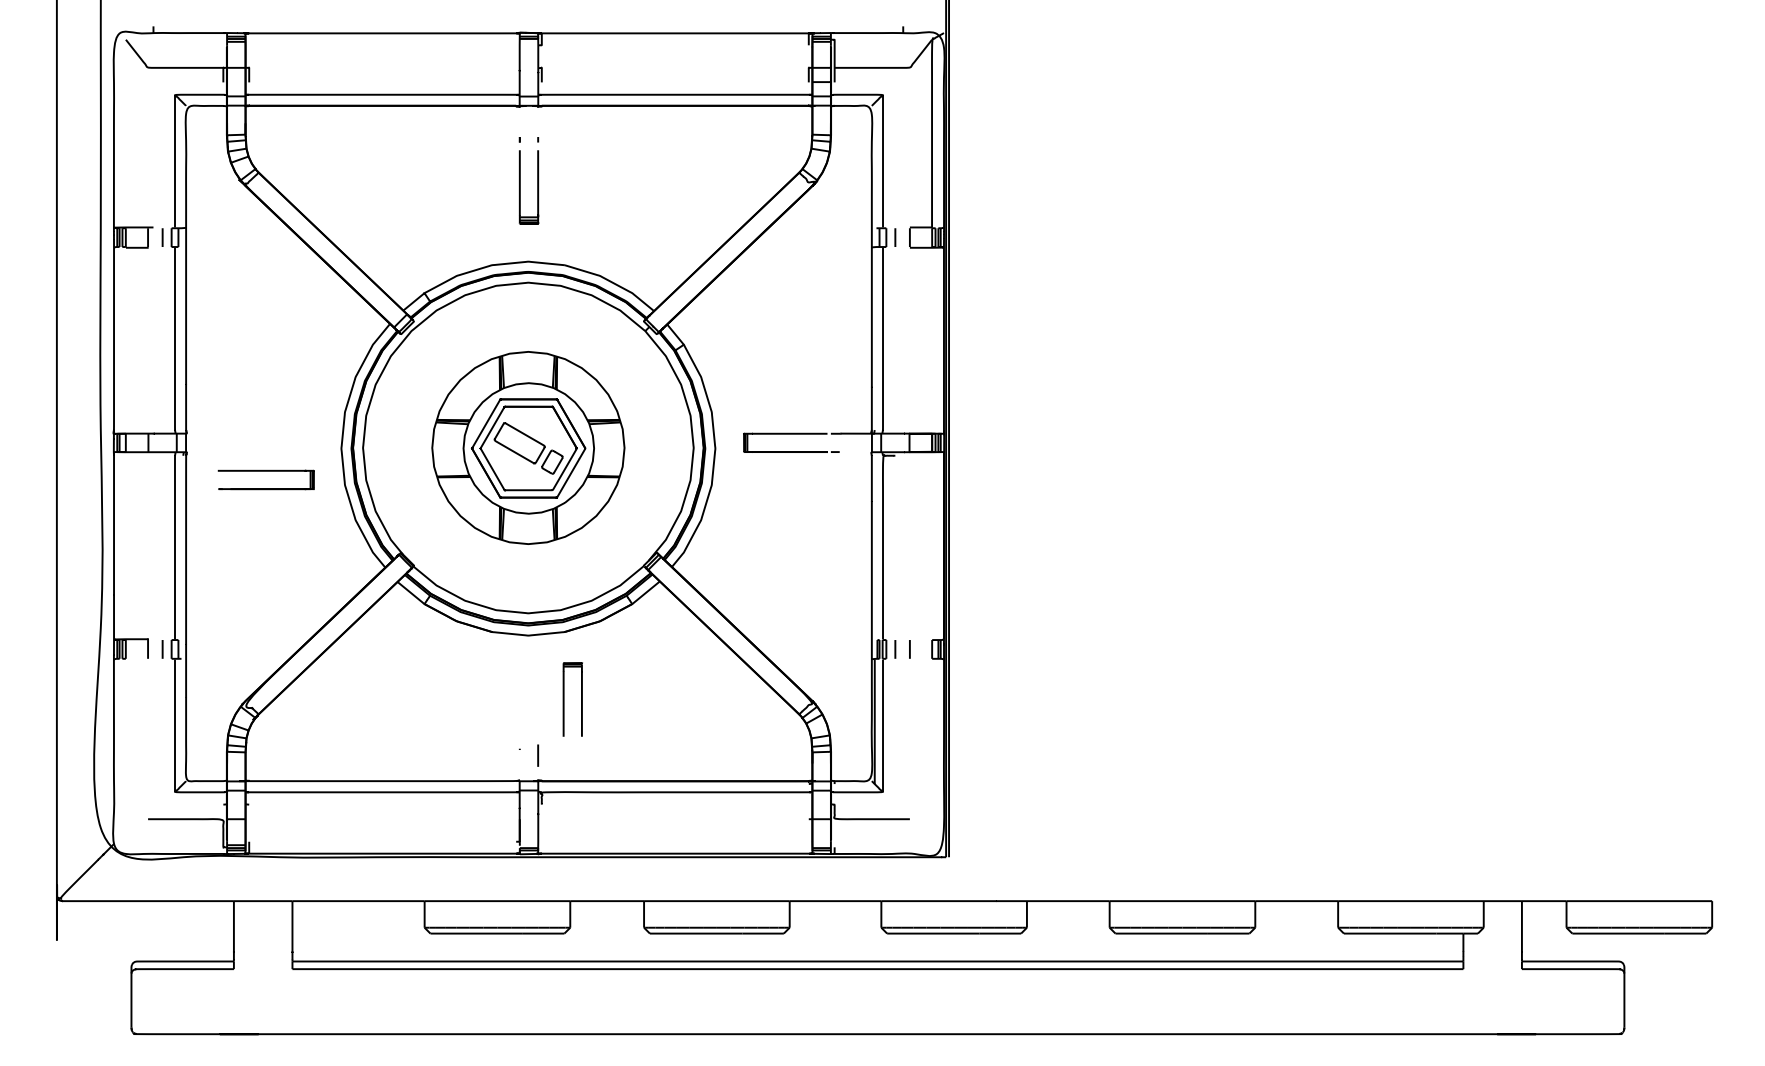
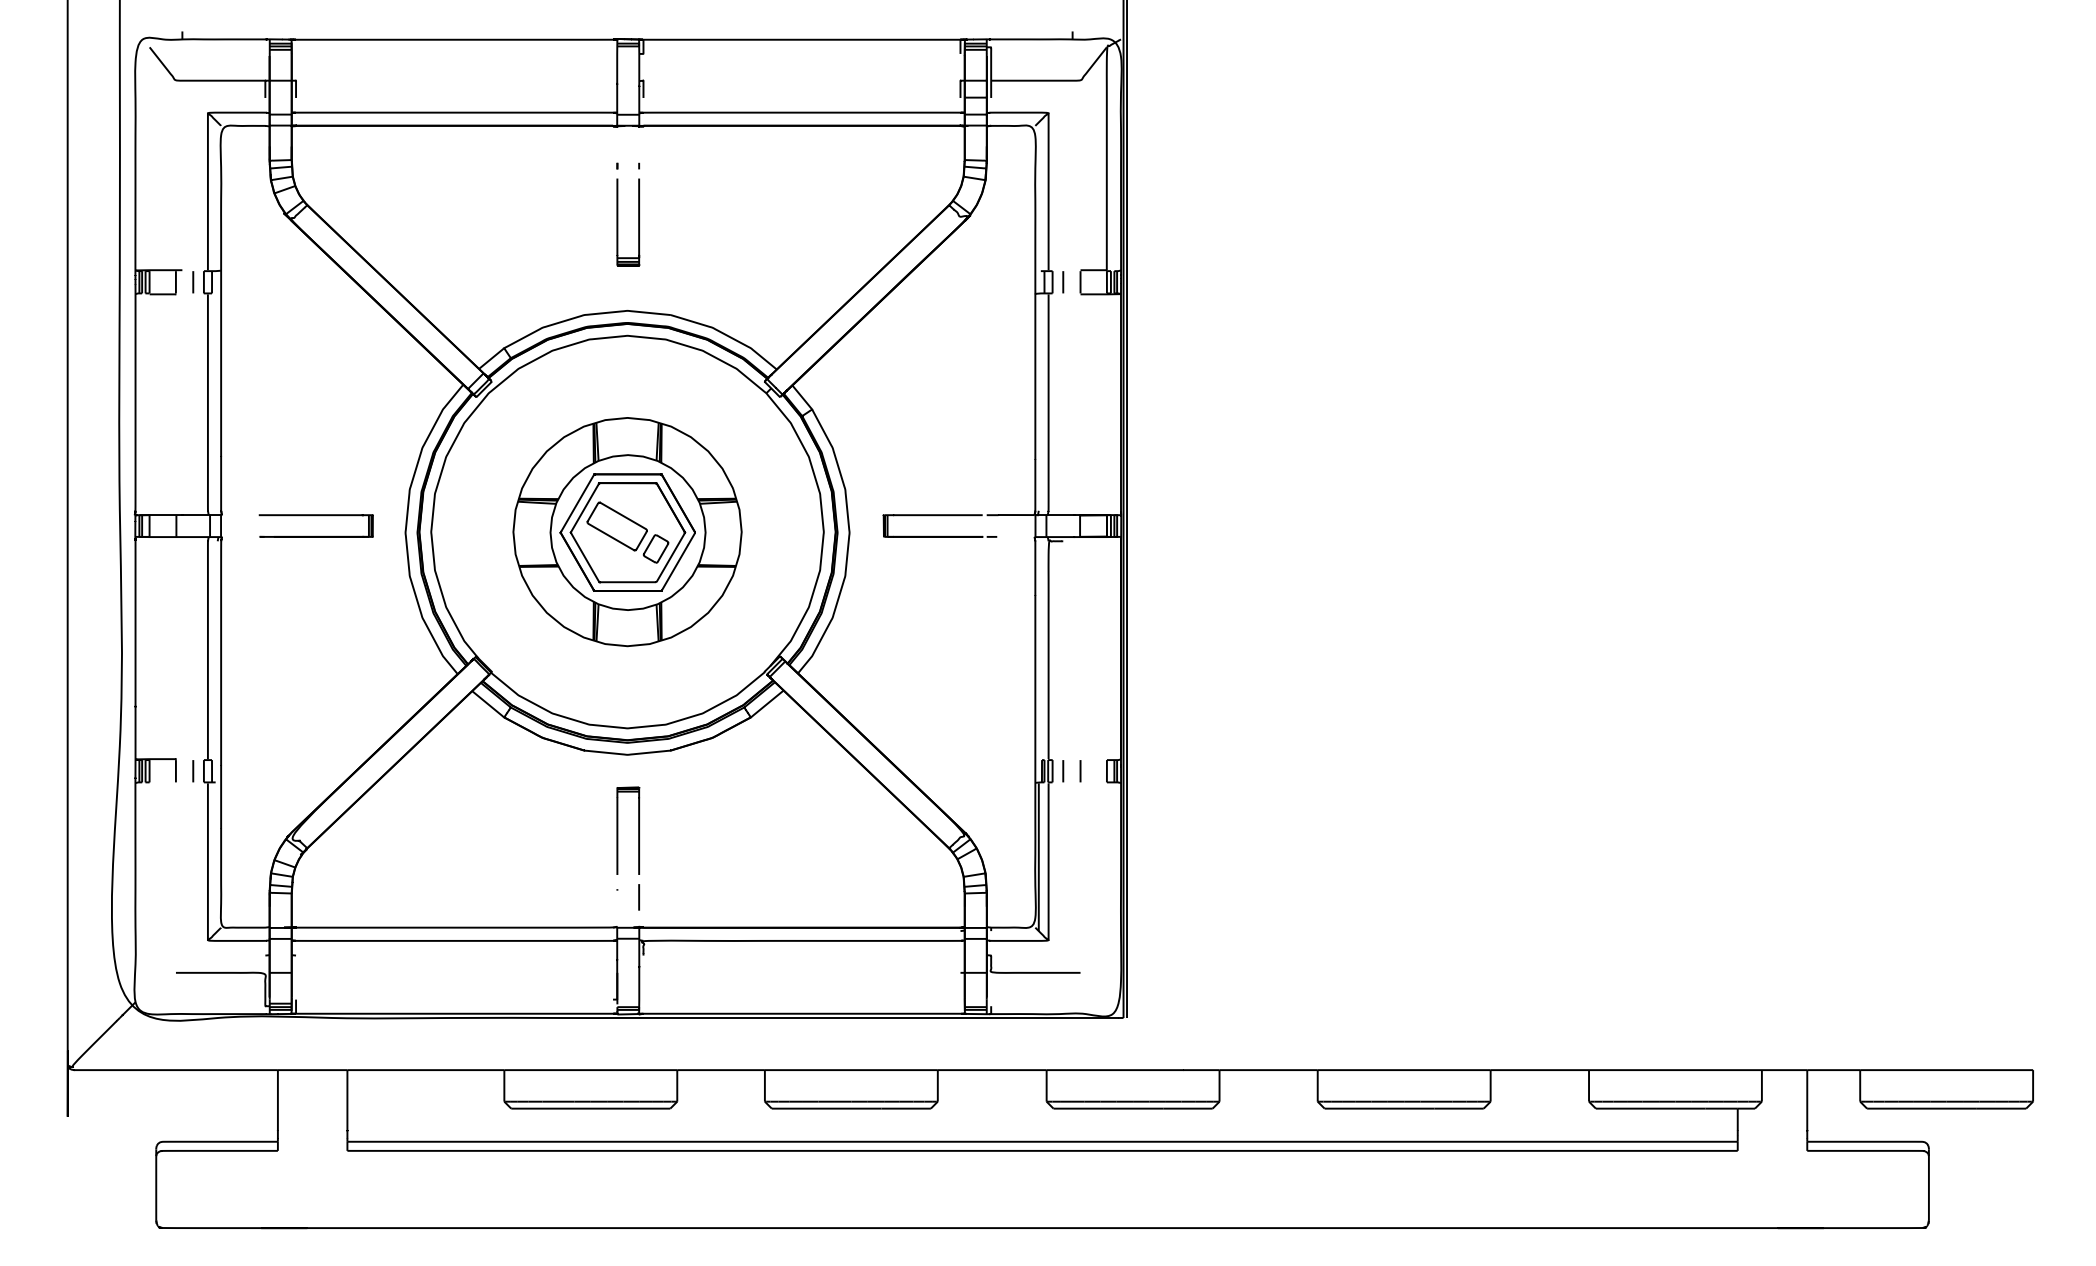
part: (265, 471) -> (315, 516), moved
part: (564, 699) -> (618, 830), moved

